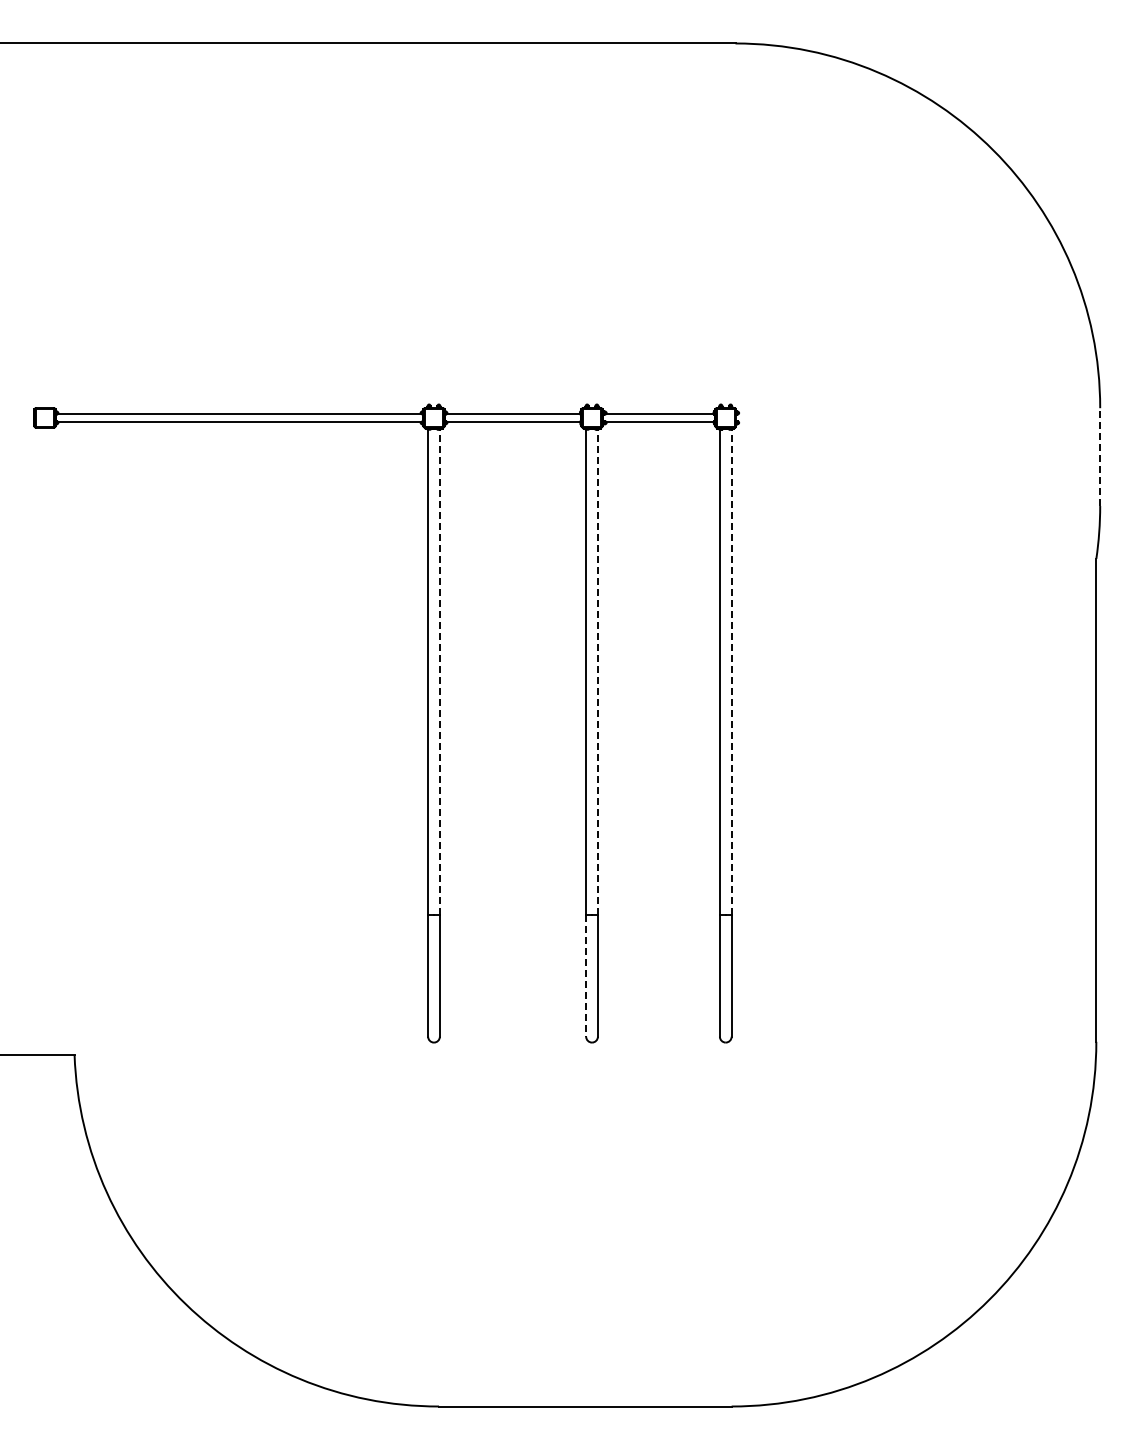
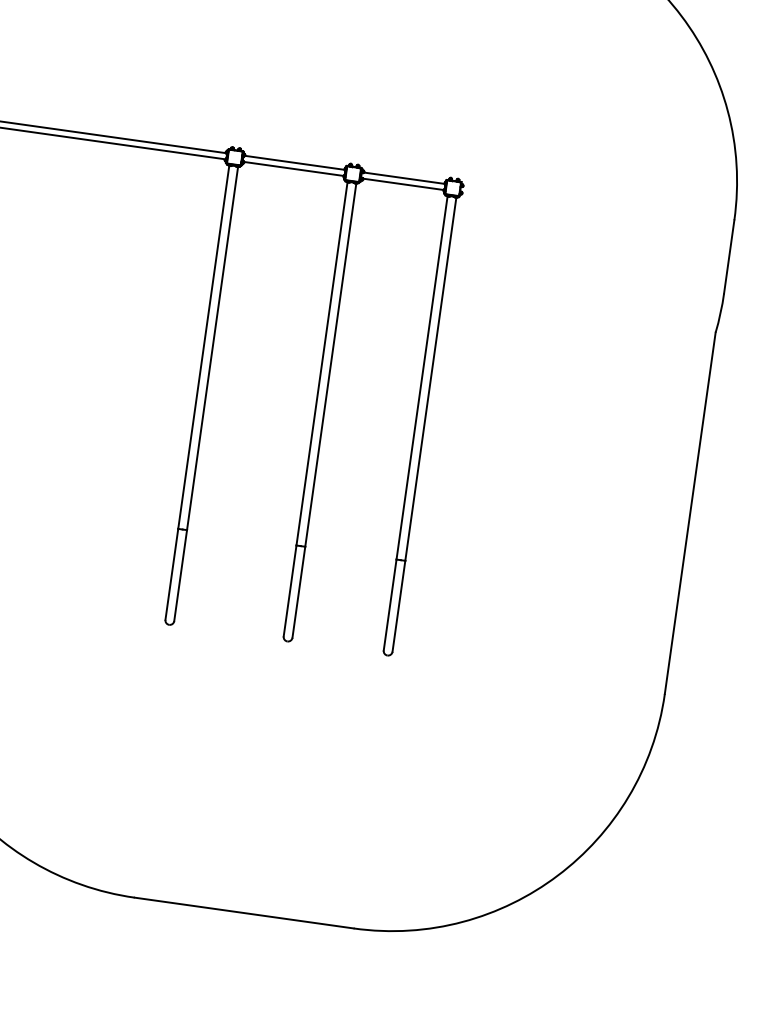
line: (1100, 457) -> (729, 257), dashed -> solid
line: (439, 672) -> (212, 348), dashed -> solid
line: (597, 672) -> (330, 365), dashed -> solid
line: (731, 672) -> (430, 379), dashed -> solid
line: (586, 975) -> (290, 590), dashed -> solid

